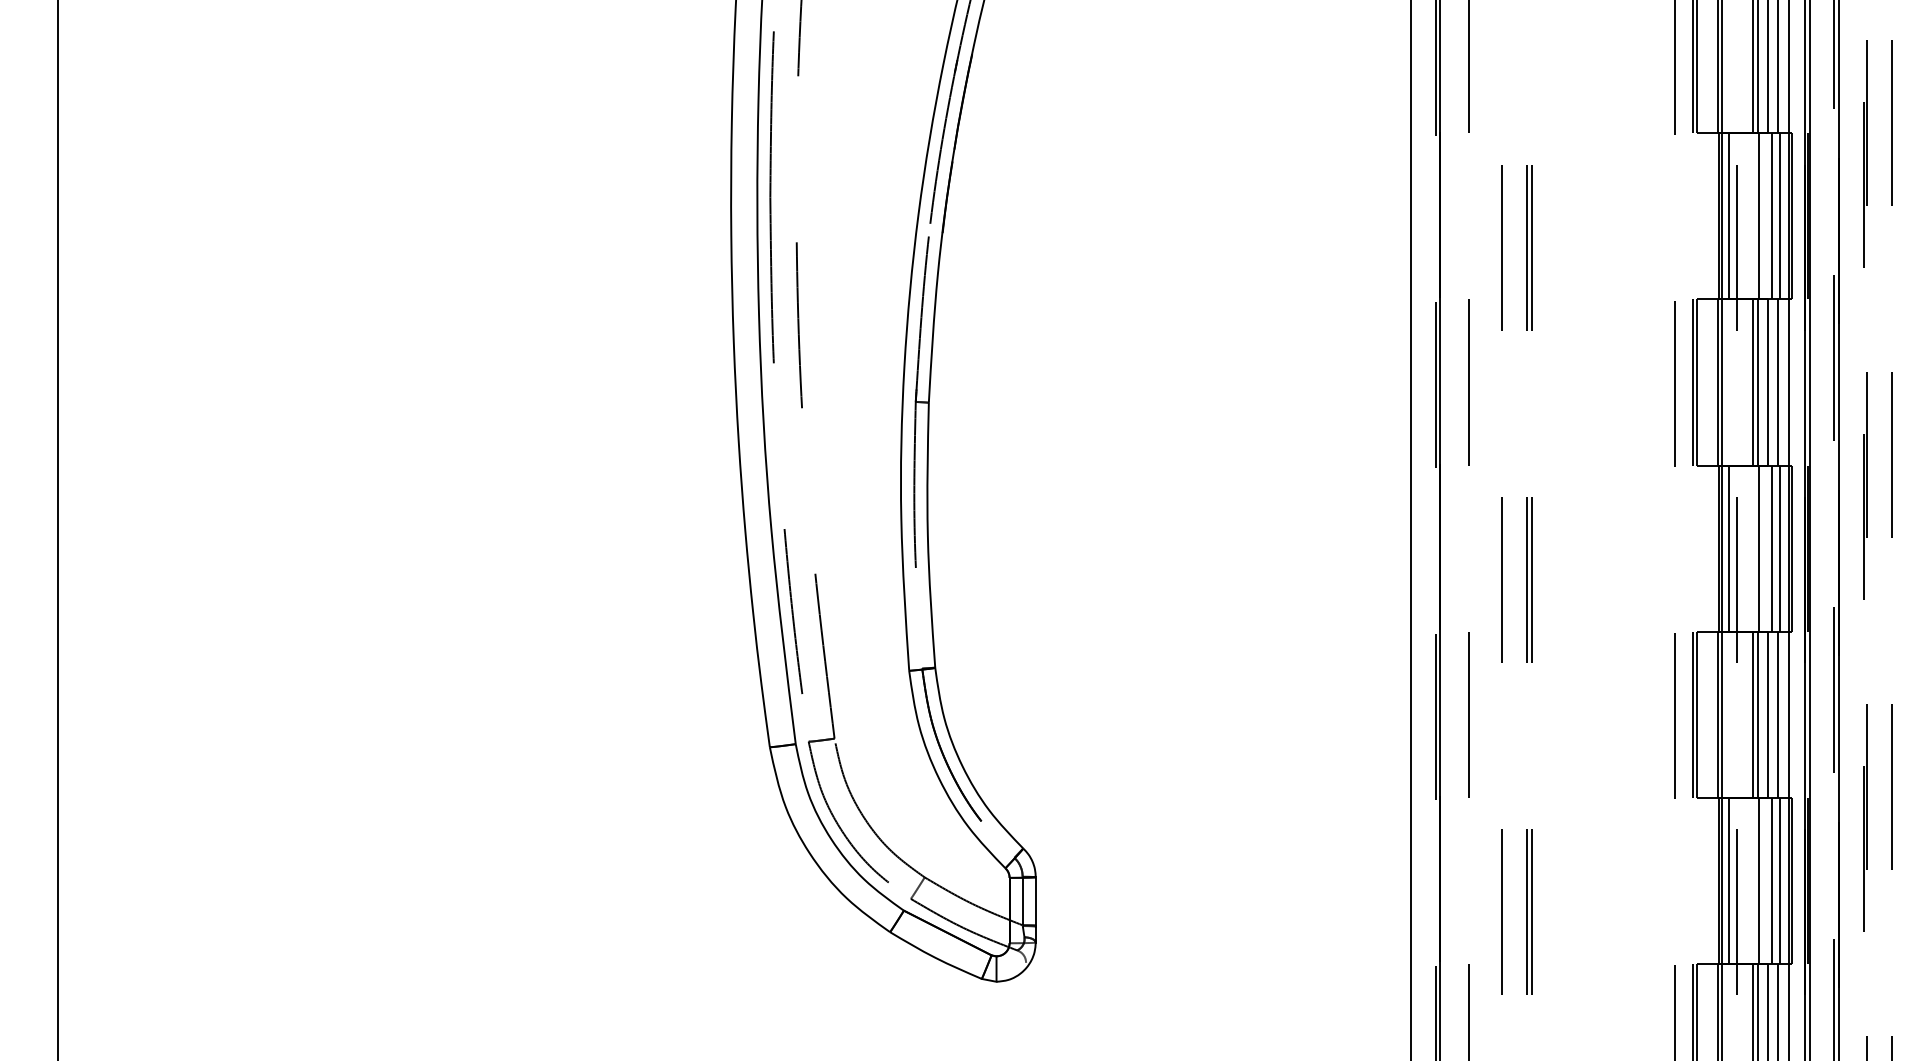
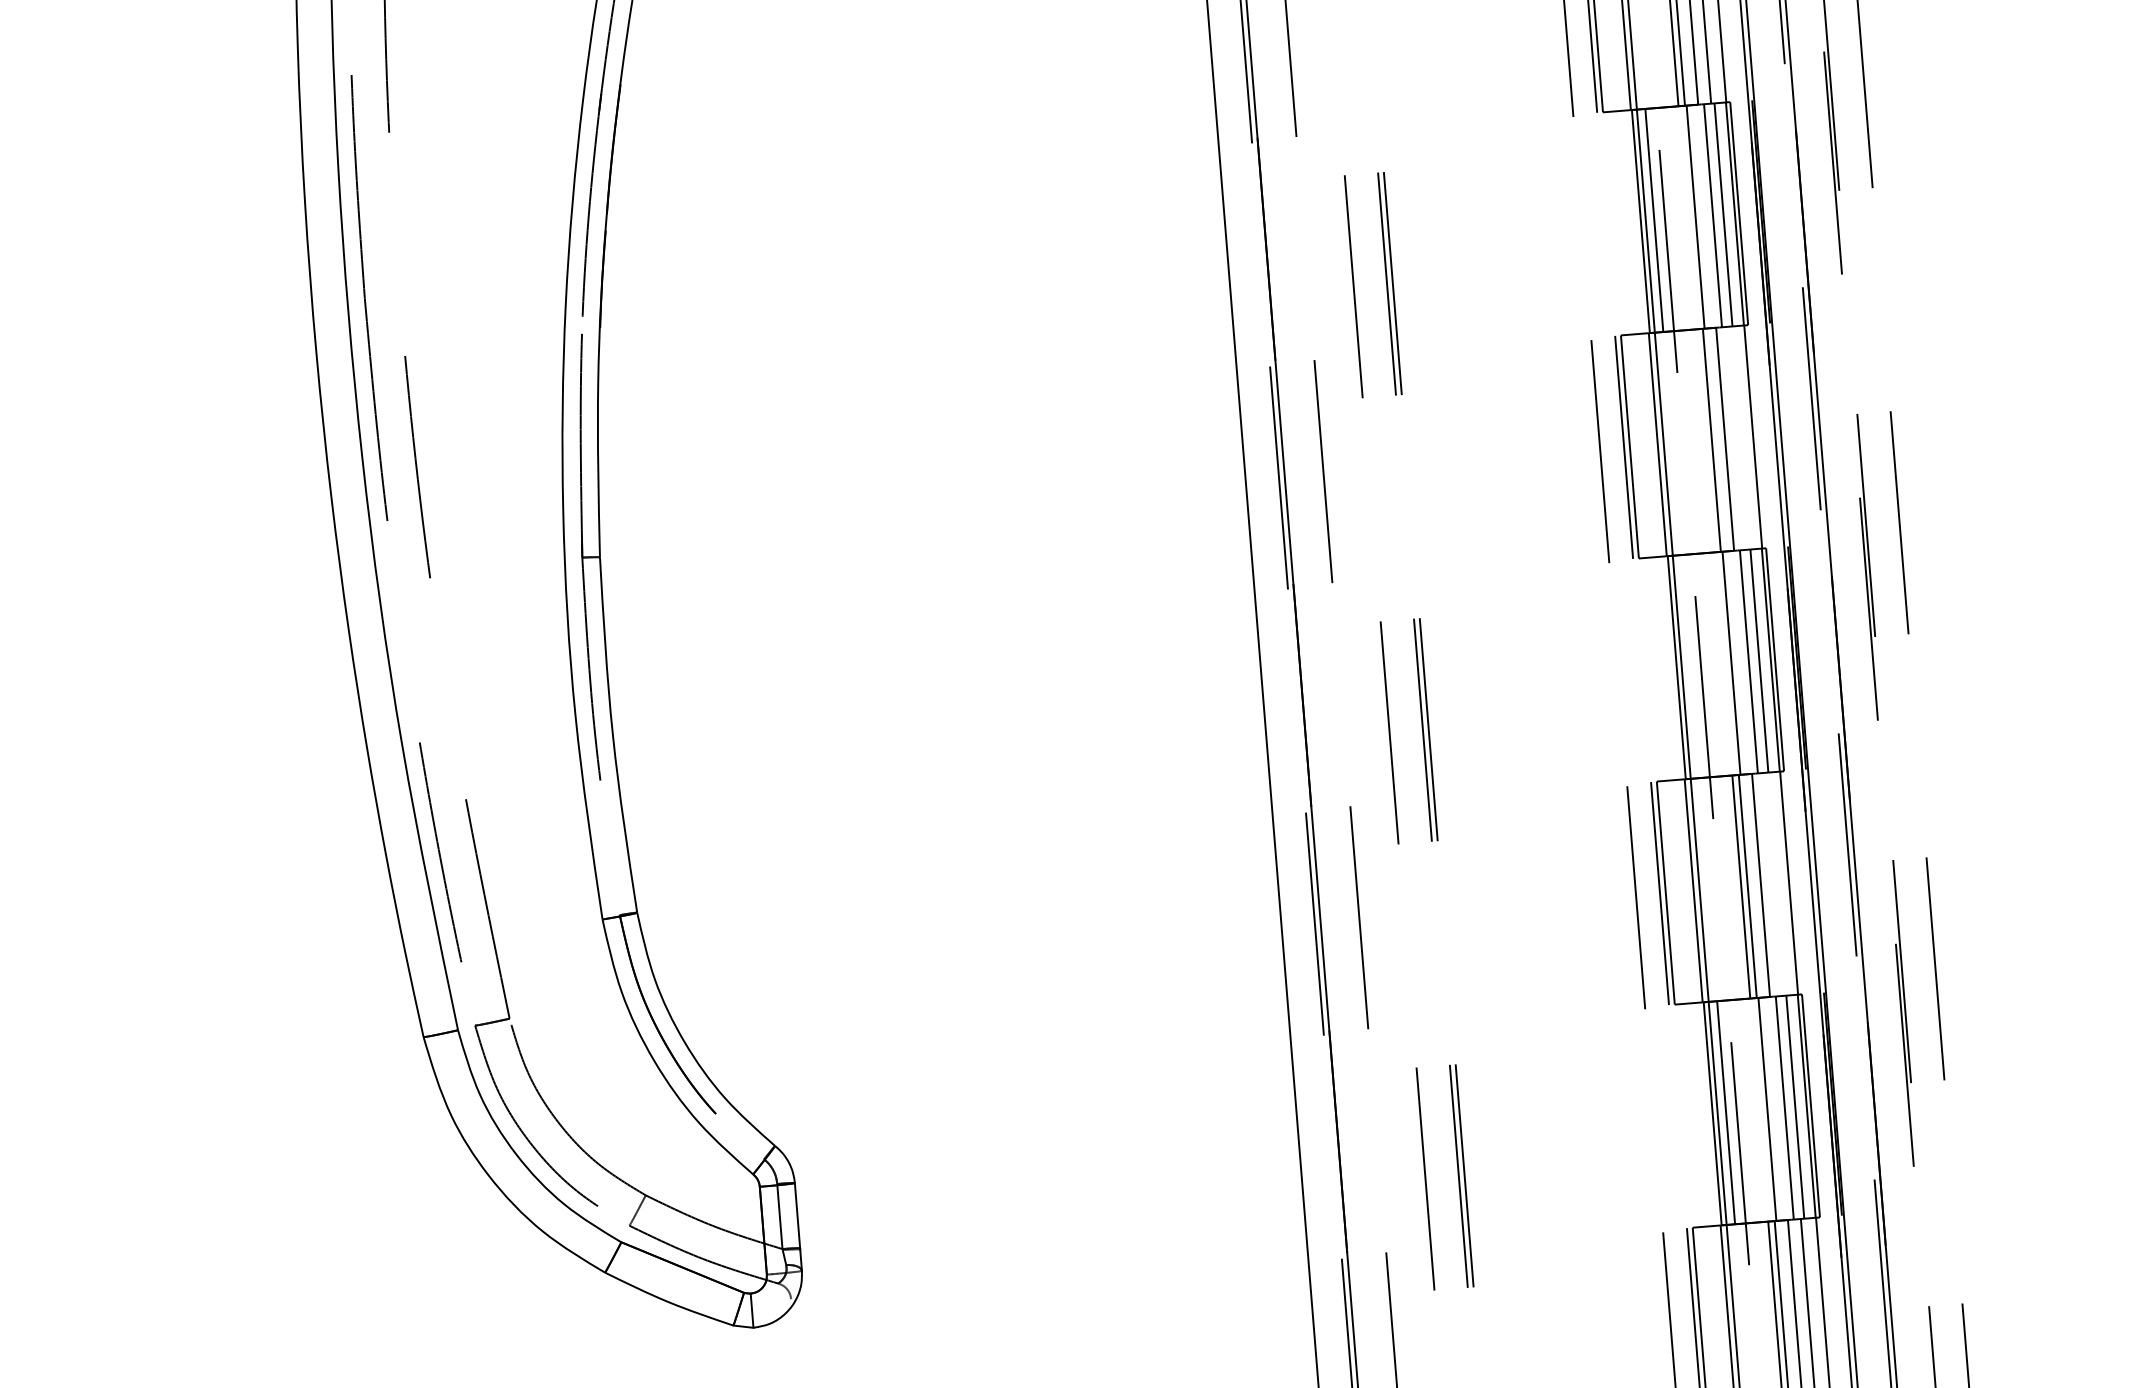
line: (1753, 382) -> (1705, 440), removed
line: (1777, 382) -> (1737, 438), removed
line: (1728, 548) -> (1690, 666), removed
line: (1777, 714) -> (1773, 884), removed

